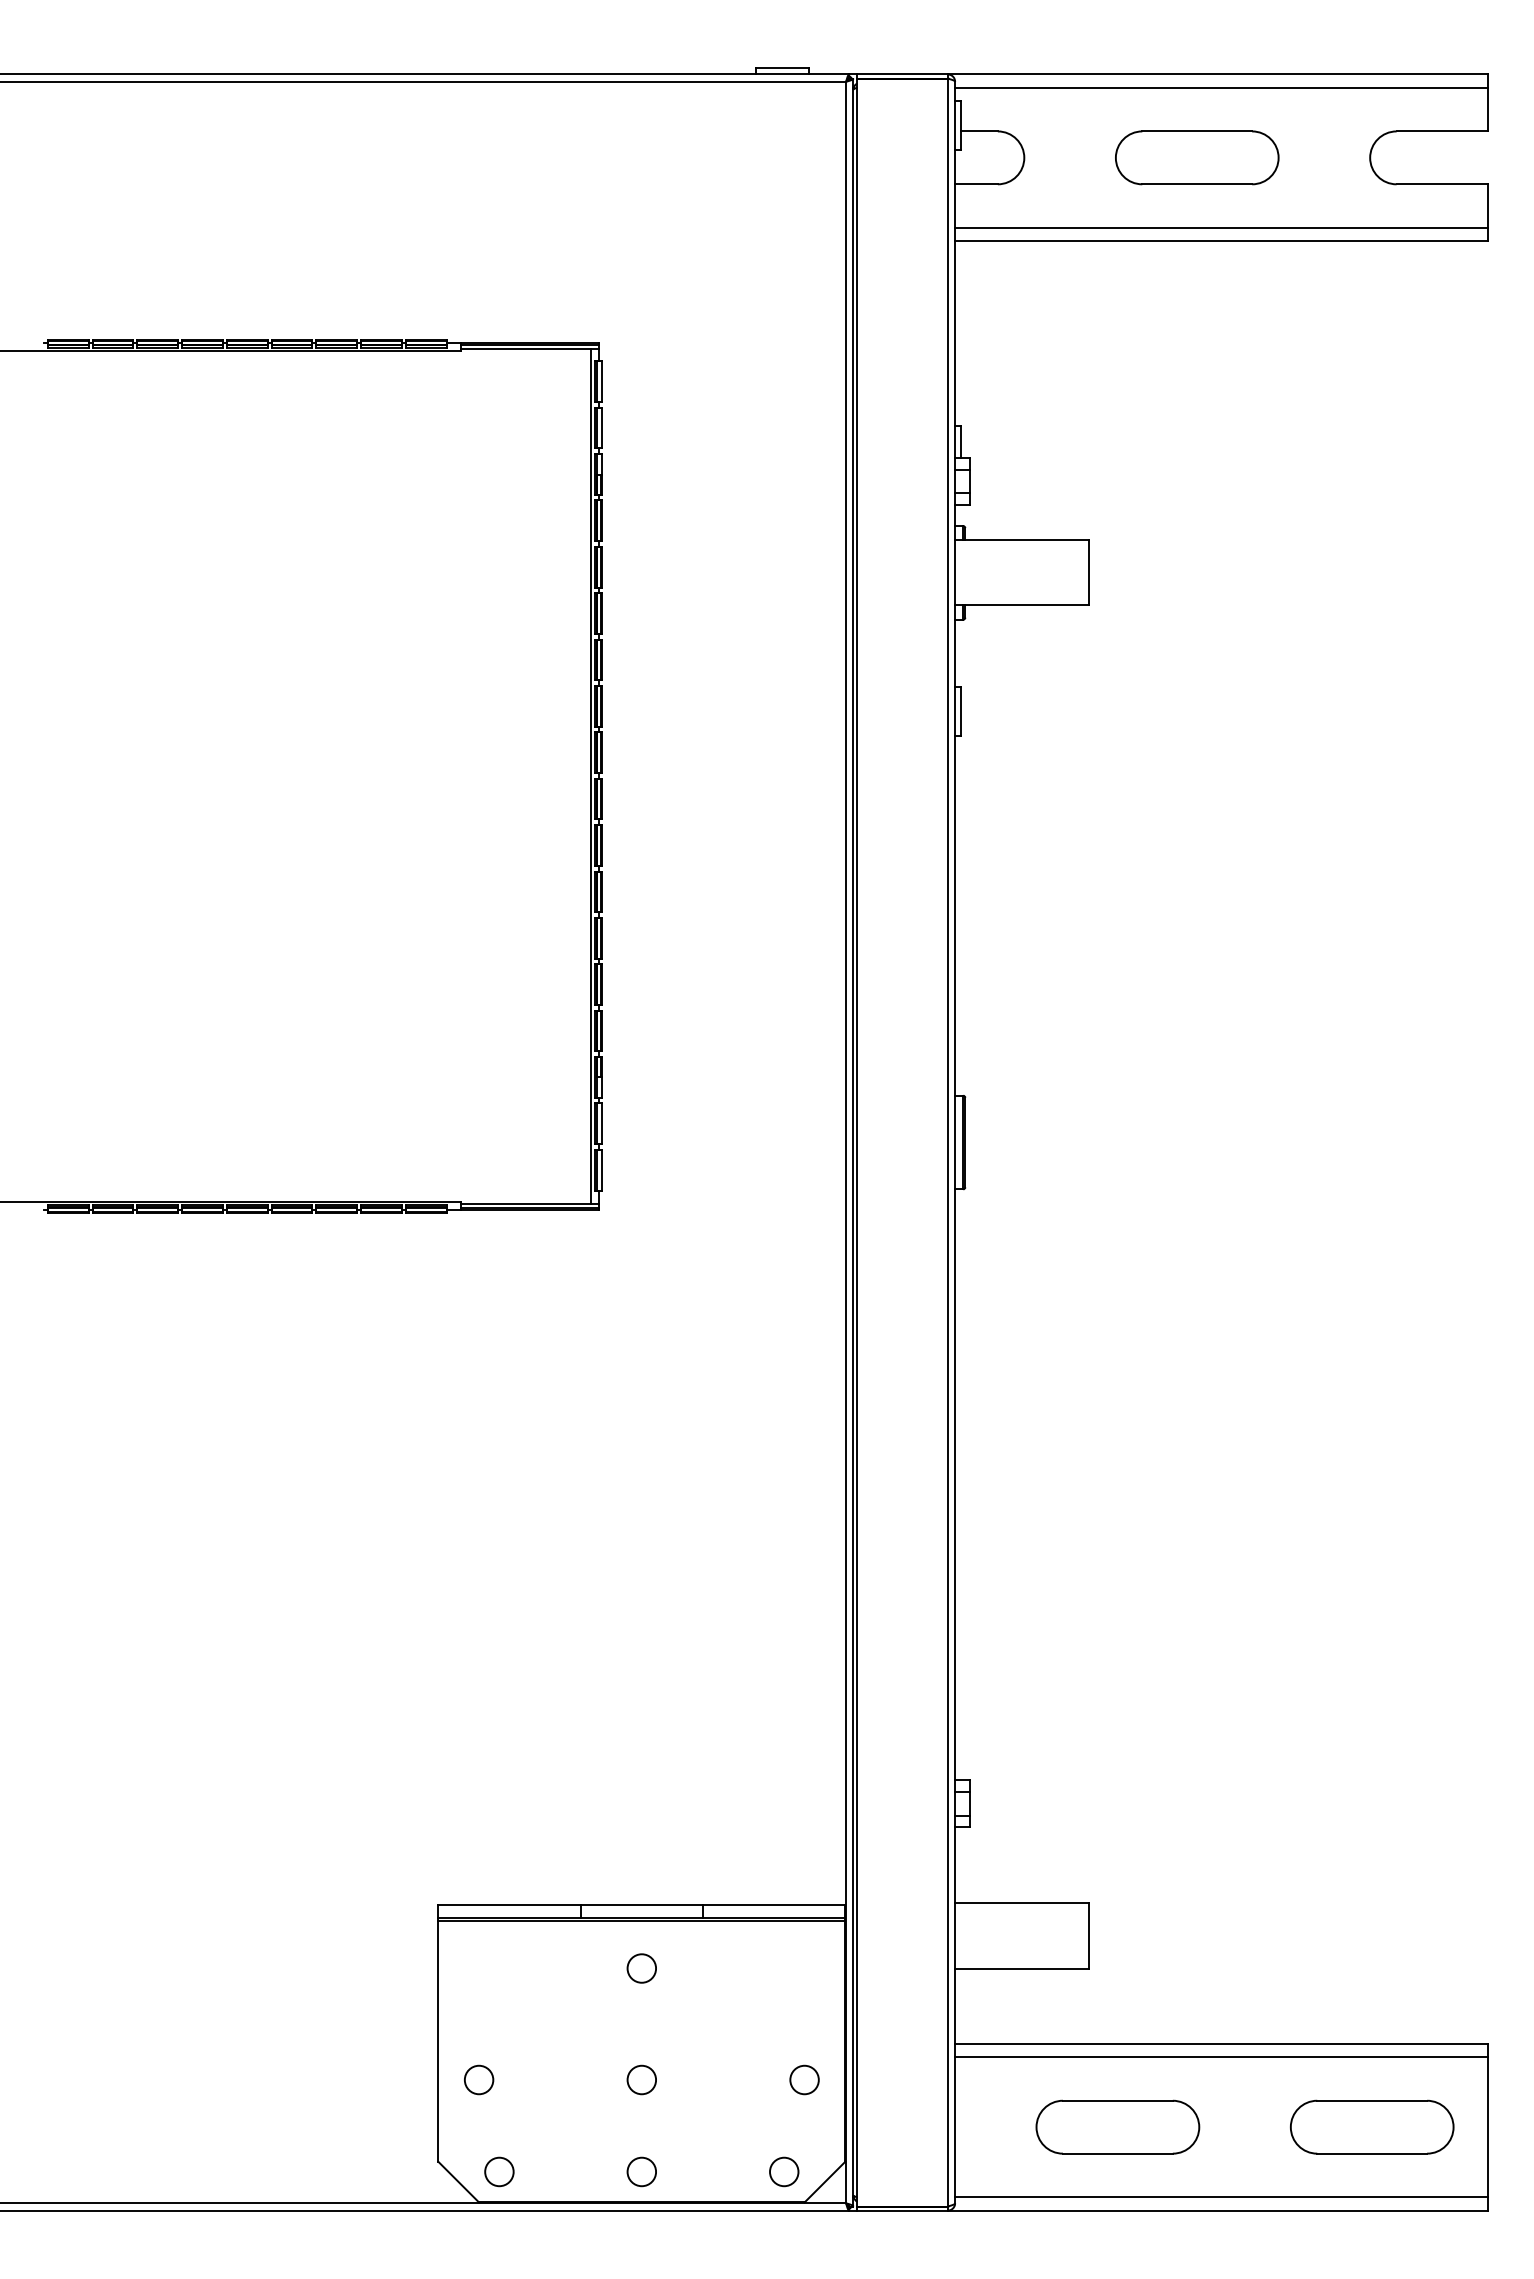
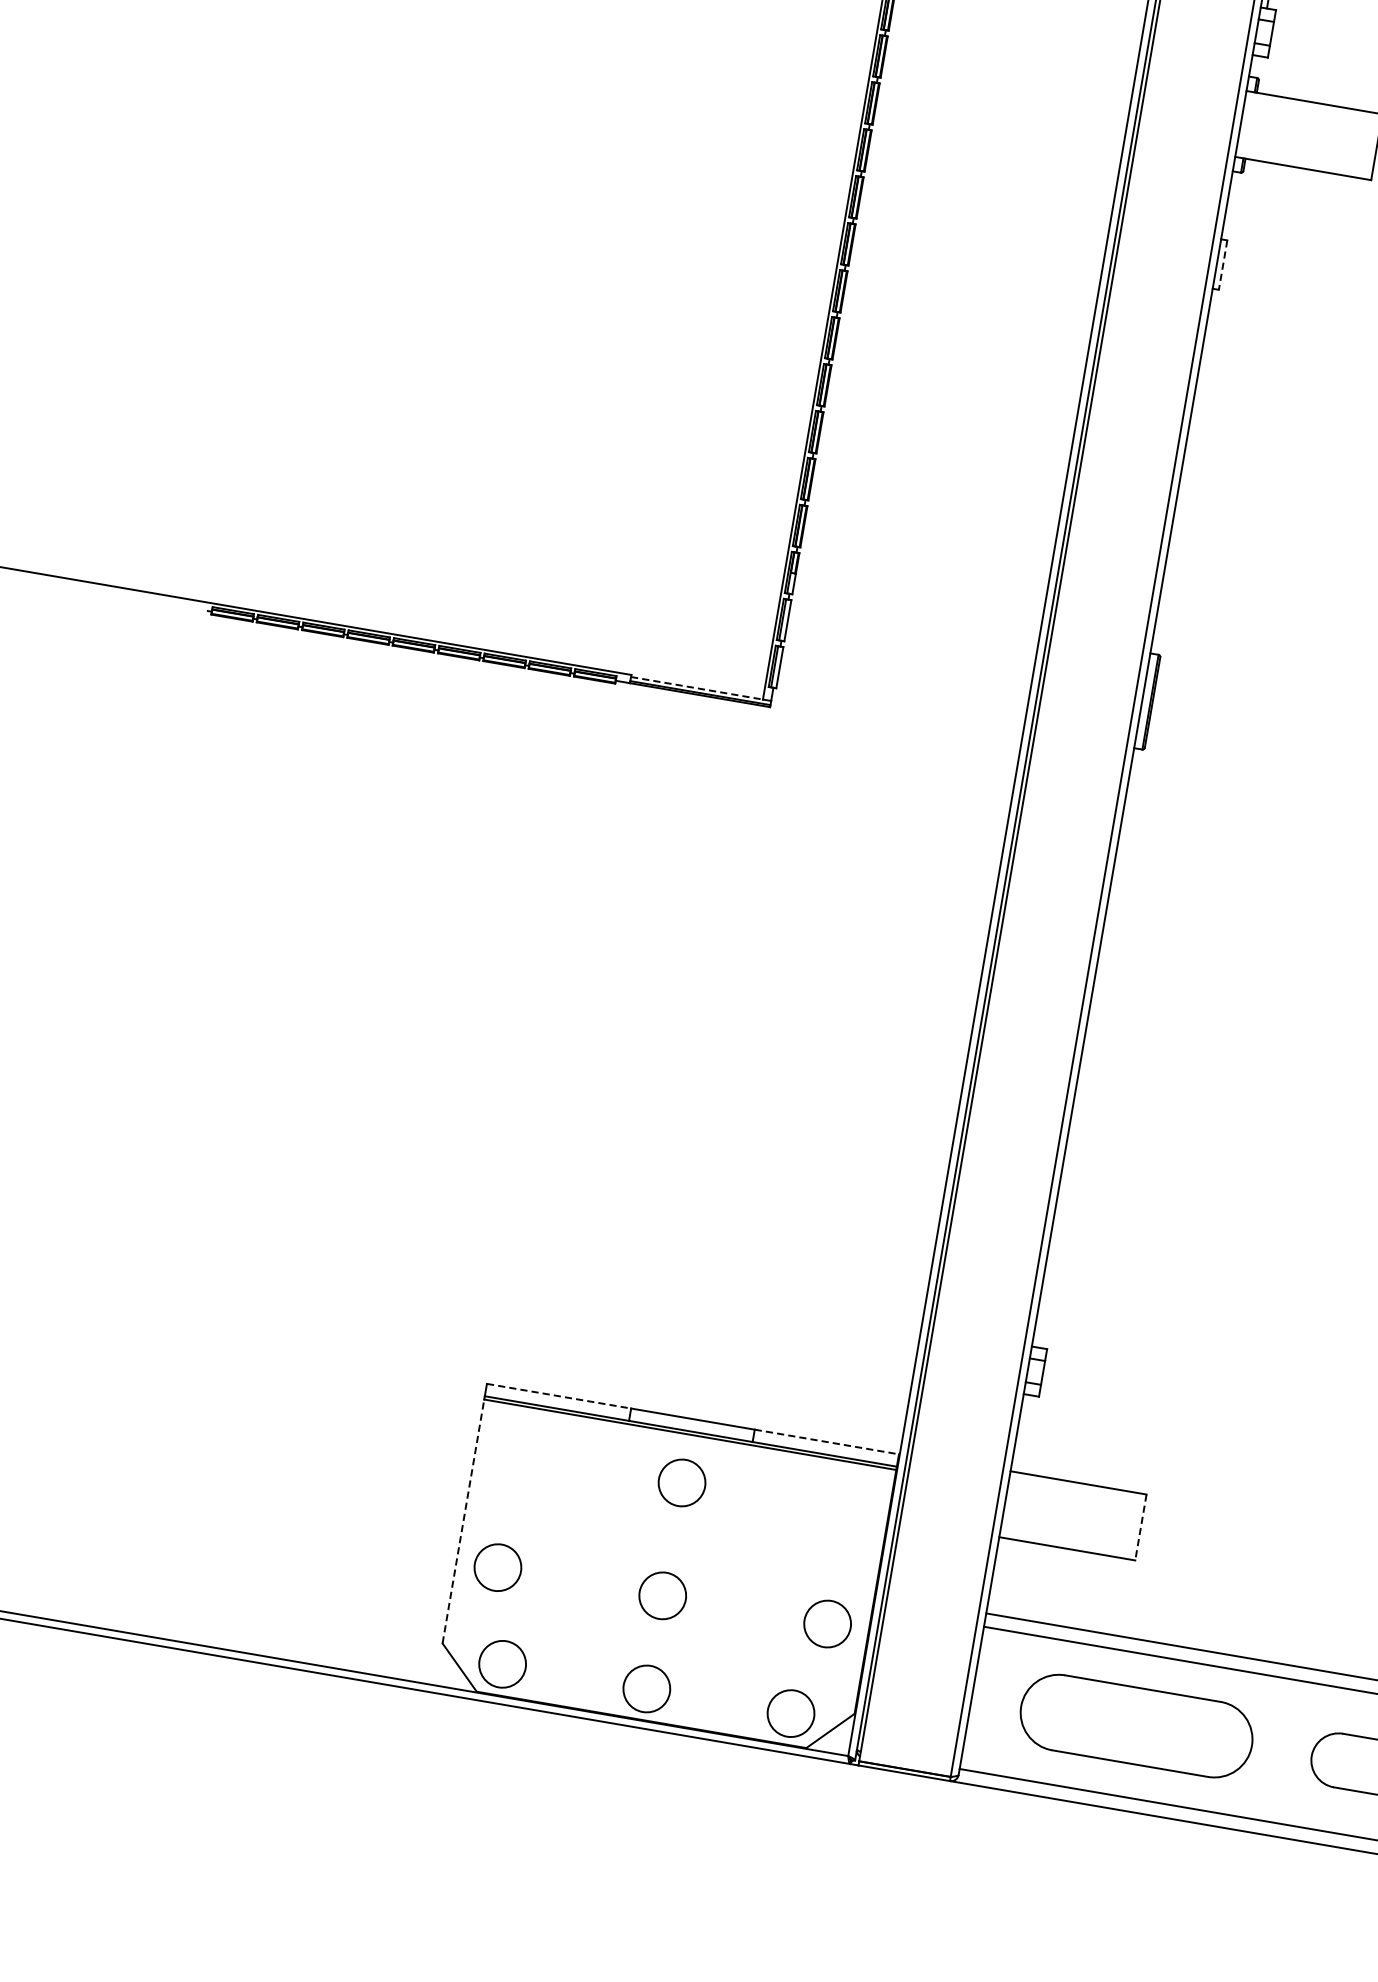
line: (961, 711) -> (1223, 265), solid -> dashed
line: (526, 1203) -> (697, 688), solid -> dashed
line: (510, 1905) -> (559, 1396), solid -> dashed
line: (774, 1905) -> (827, 1442), solid -> dashed
line: (1089, 1935) -> (1141, 1527), solid -> dashed
circle: (641, 1968) -> (681, 1482), size x1.6
line: (438, 2040) -> (463, 1520), solid -> dashed
circle: (478, 2079) -> (497, 1567), size x1.6
circle: (641, 2079) -> (662, 1595), size x1.6
circle: (804, 2079) -> (827, 1623), size x1.6
part: (1117, 2126) -> (1136, 1725), size x1.4
circle: (499, 2171) -> (502, 1663), size x1.6
circle: (641, 2171) -> (646, 1688), size x1.6
circle: (784, 2171) -> (791, 1713), size x1.6

